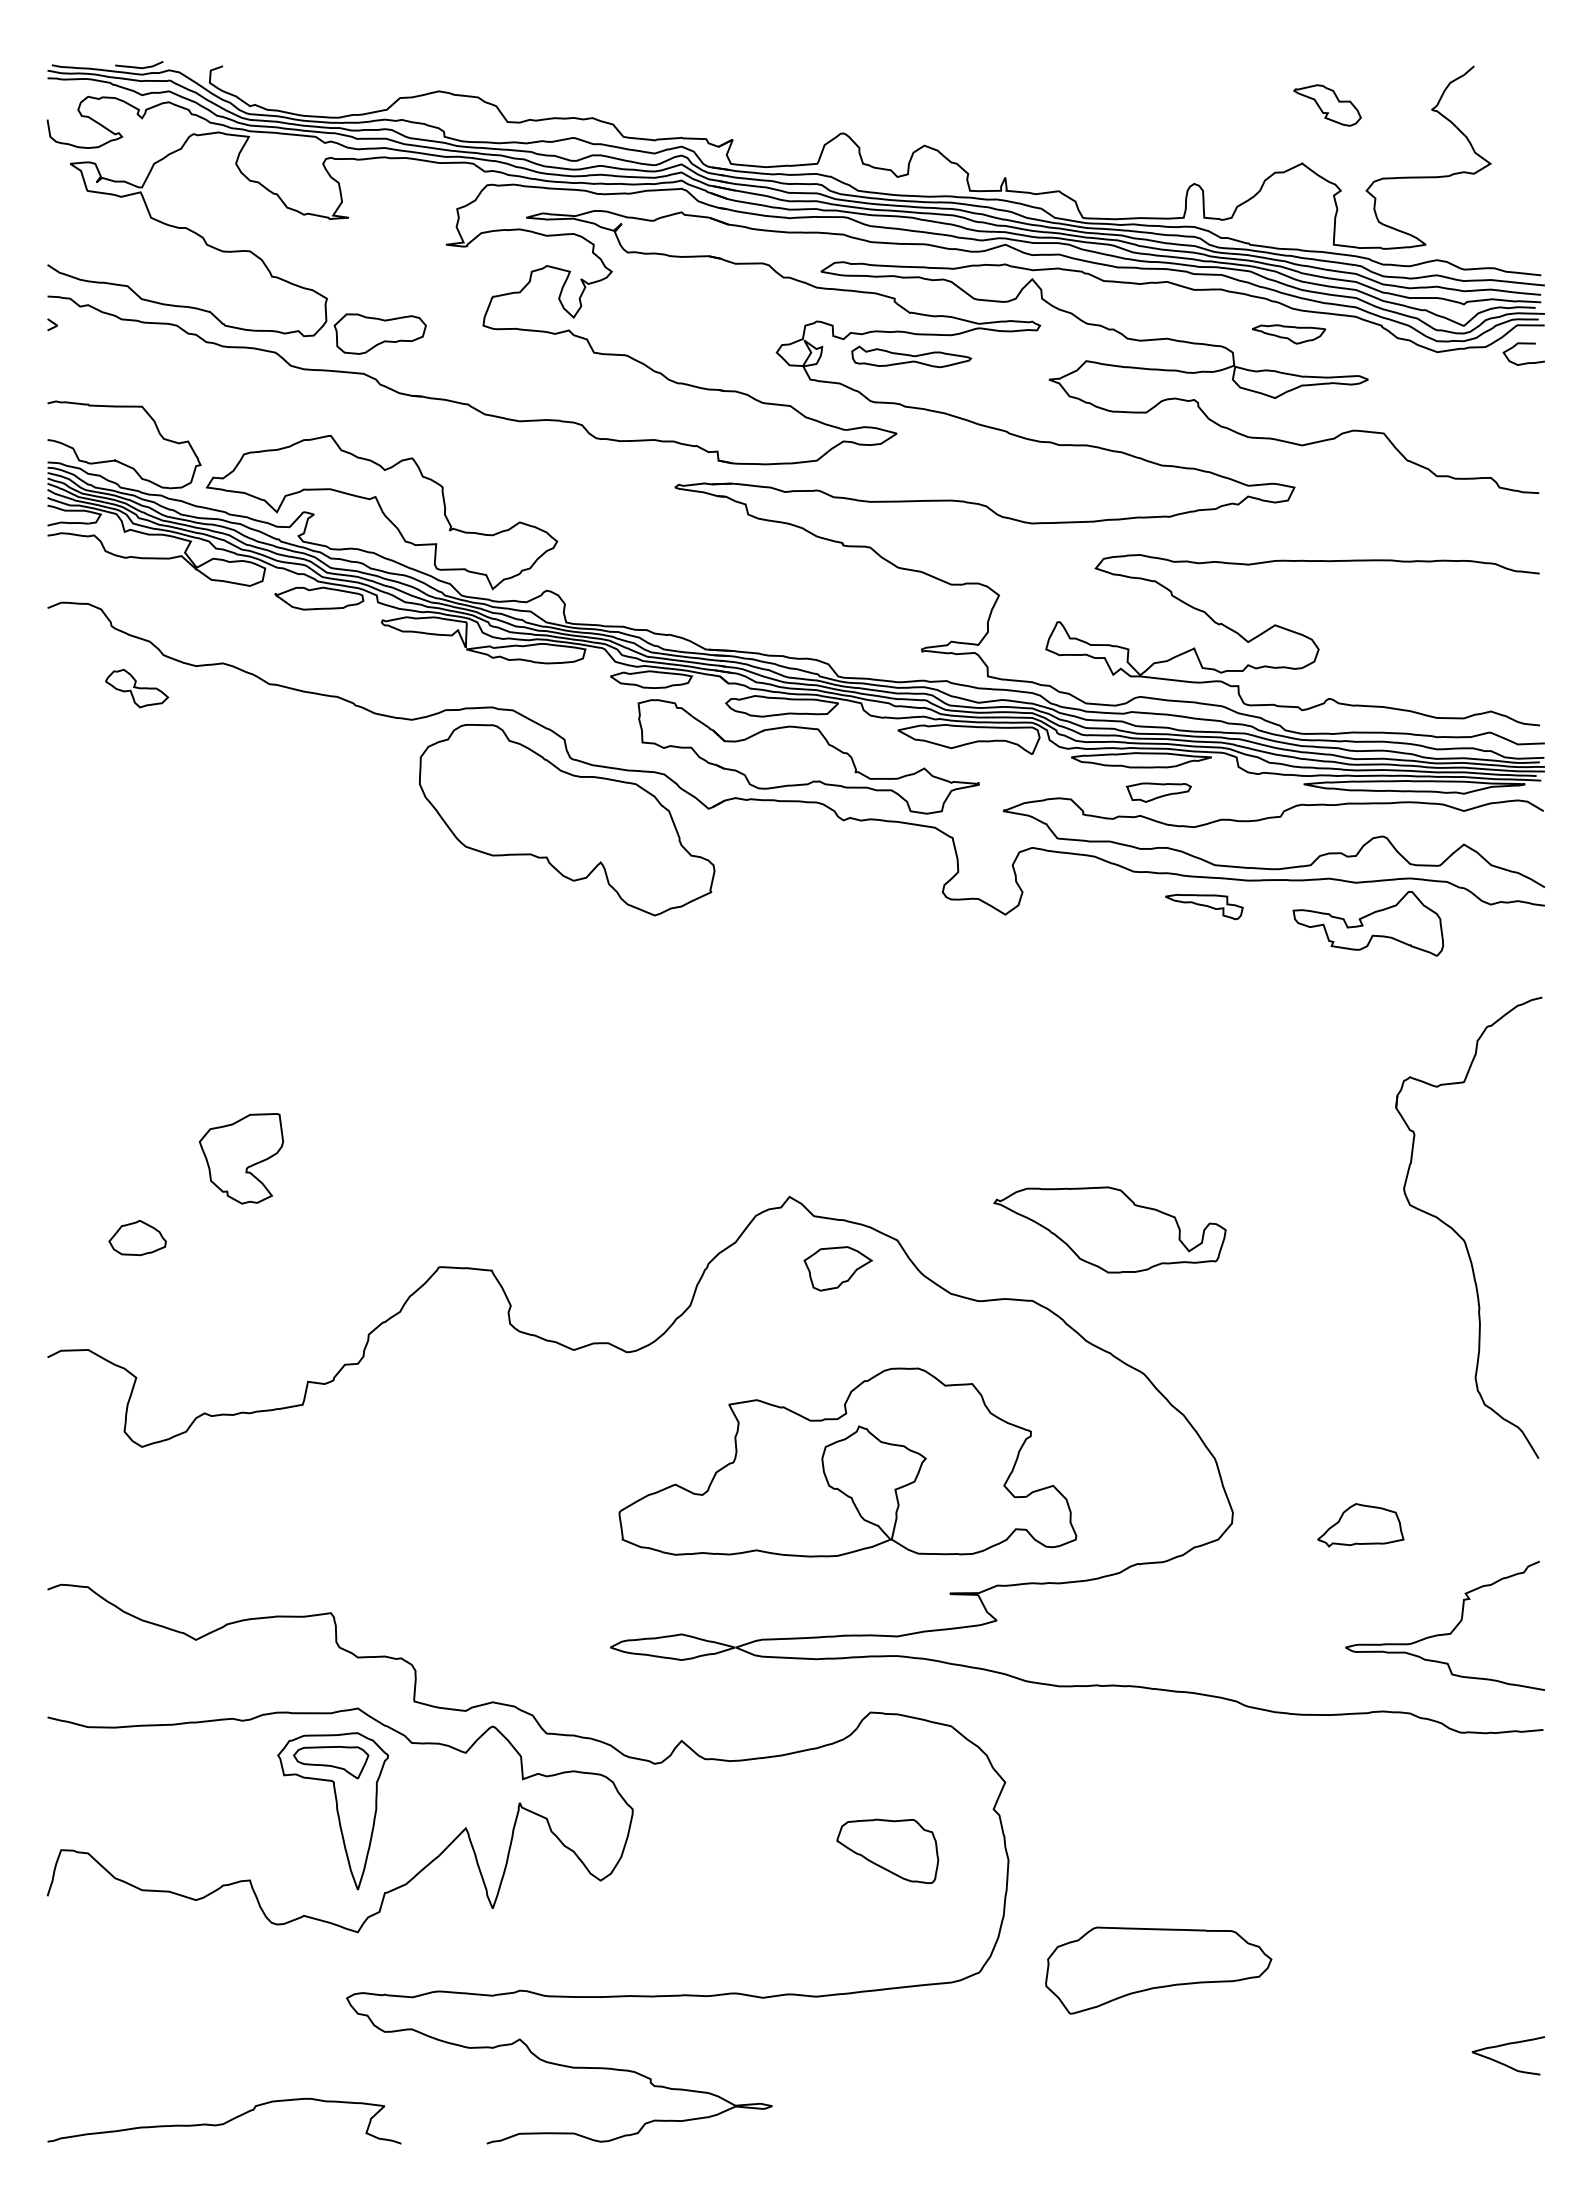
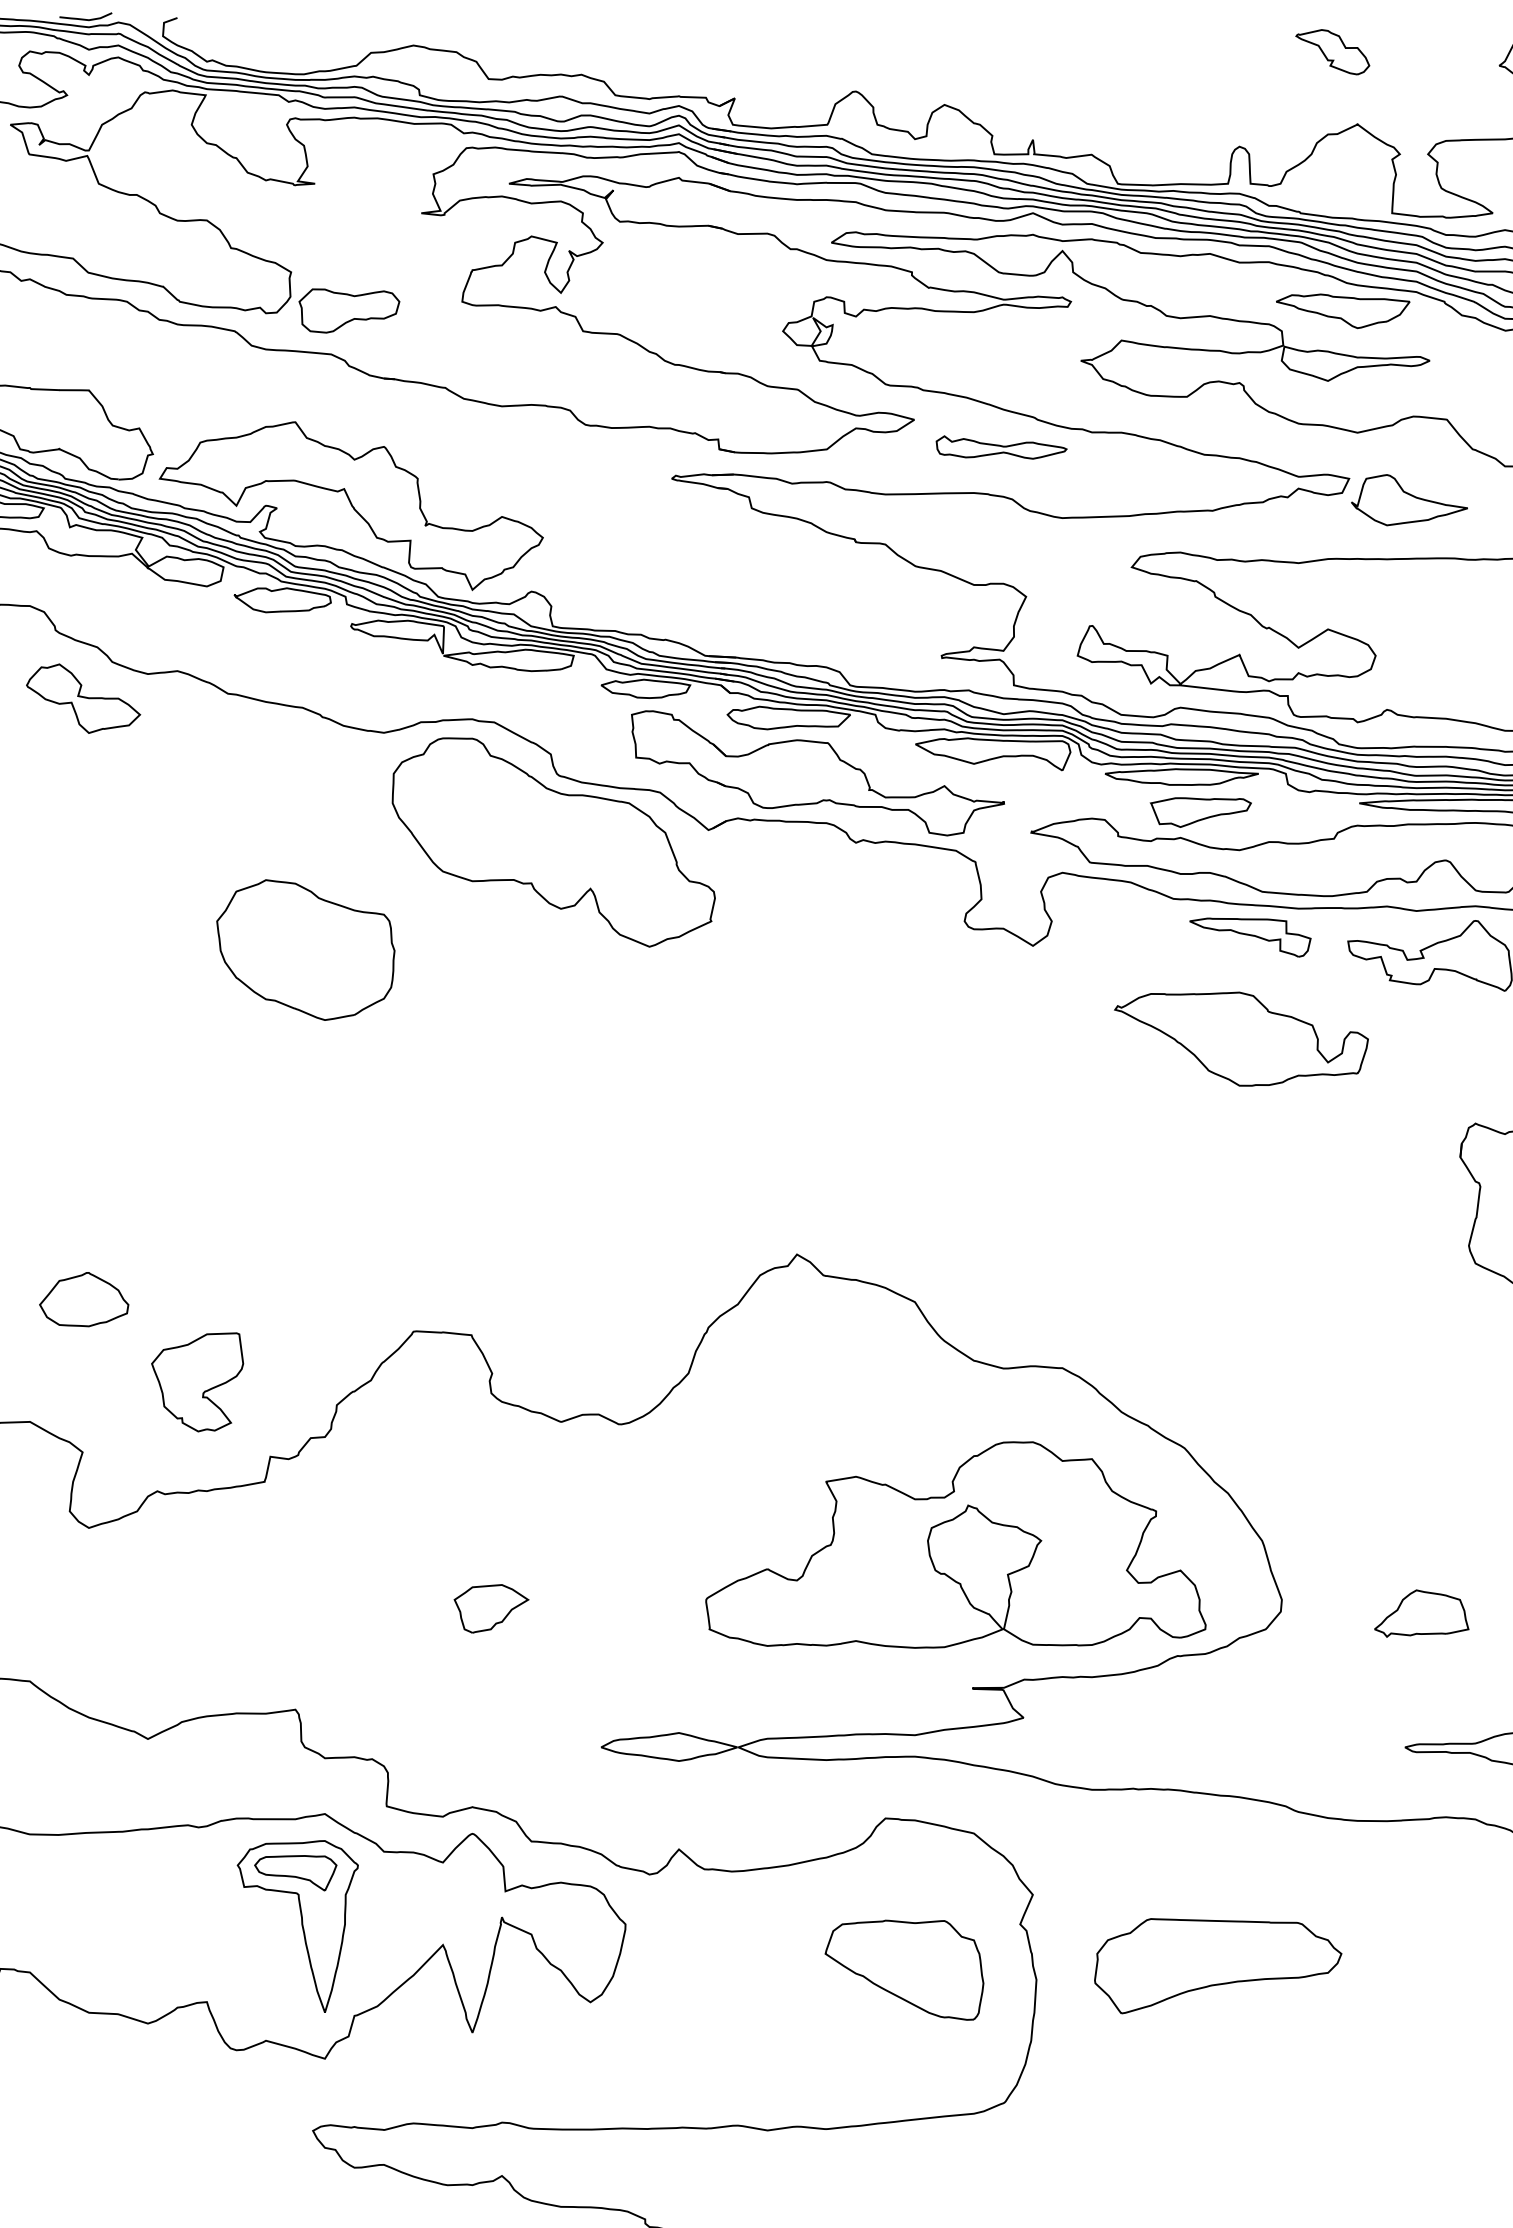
part: (1327, 105) -> (1332, 52), moved
part: (1288, 334) -> (1342, 311), size x1.67
part: (911, 356) -> (1001, 447), moved
part: (1349, 506) -> (1409, 499), added
part: (136, 688) -> (82, 698), size x1.67
part: (1158, 792) -> (1200, 812), size x1.43
part: (1204, 906) -> (1250, 936), size x1.43
part: (340, 918) -> (305, 950), added
part: (240, 1158) -> (196, 1382), moved
part: (1109, 1229) -> (1240, 1038), moved
part: (137, 1237) -> (83, 1298), size x1.43
part: (838, 1268) -> (491, 1608), moved
part: (847, 1462) -> (955, 1544), moved
part: (887, 1851) -> (904, 1970), size x1.43
part: (1158, 1970) -> (1217, 1966), moved

